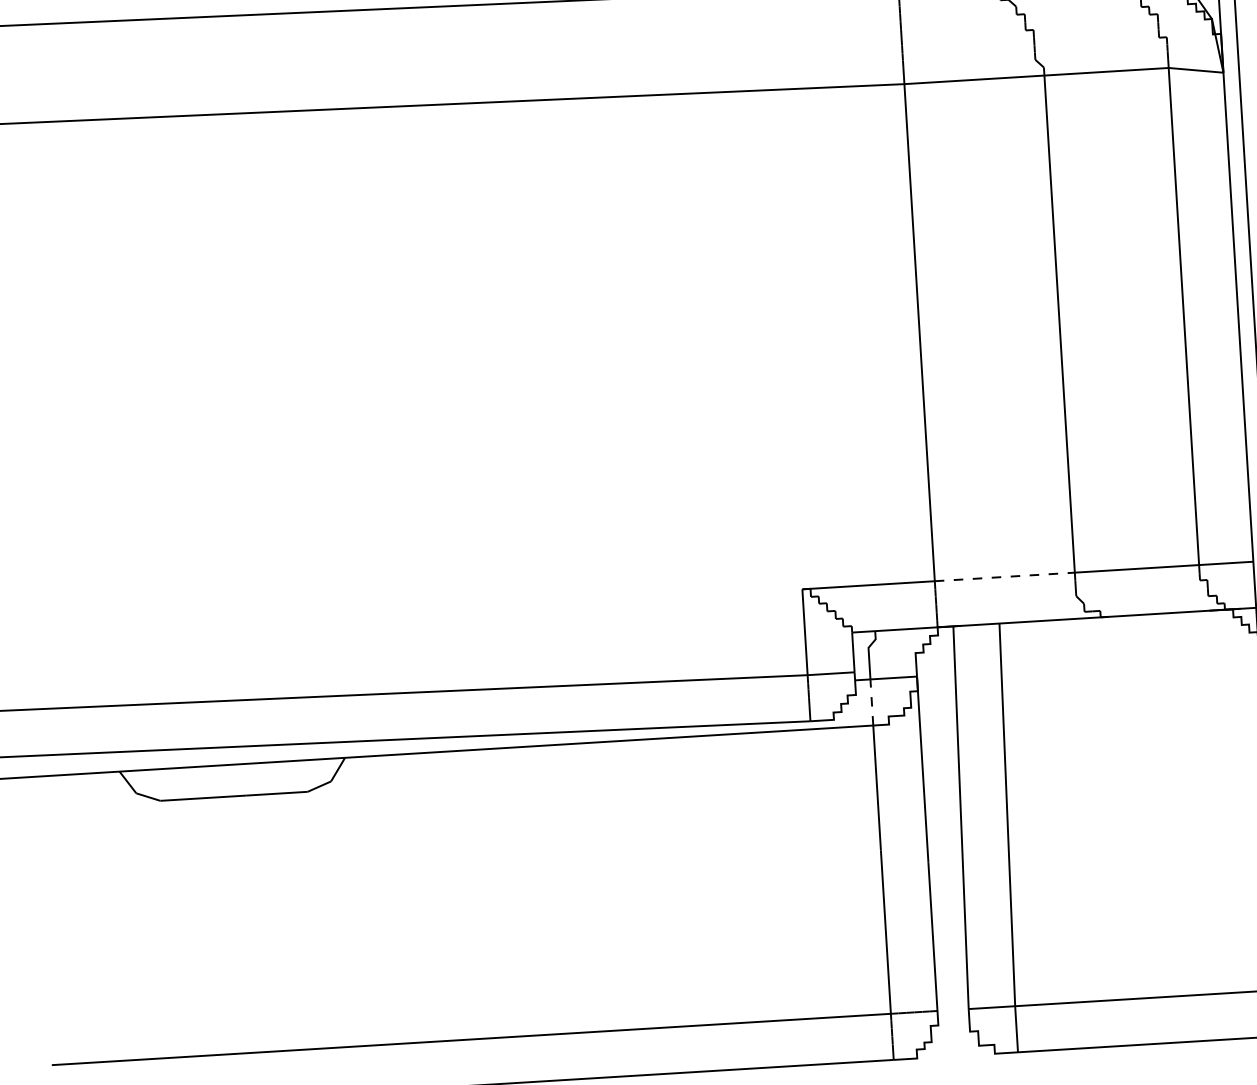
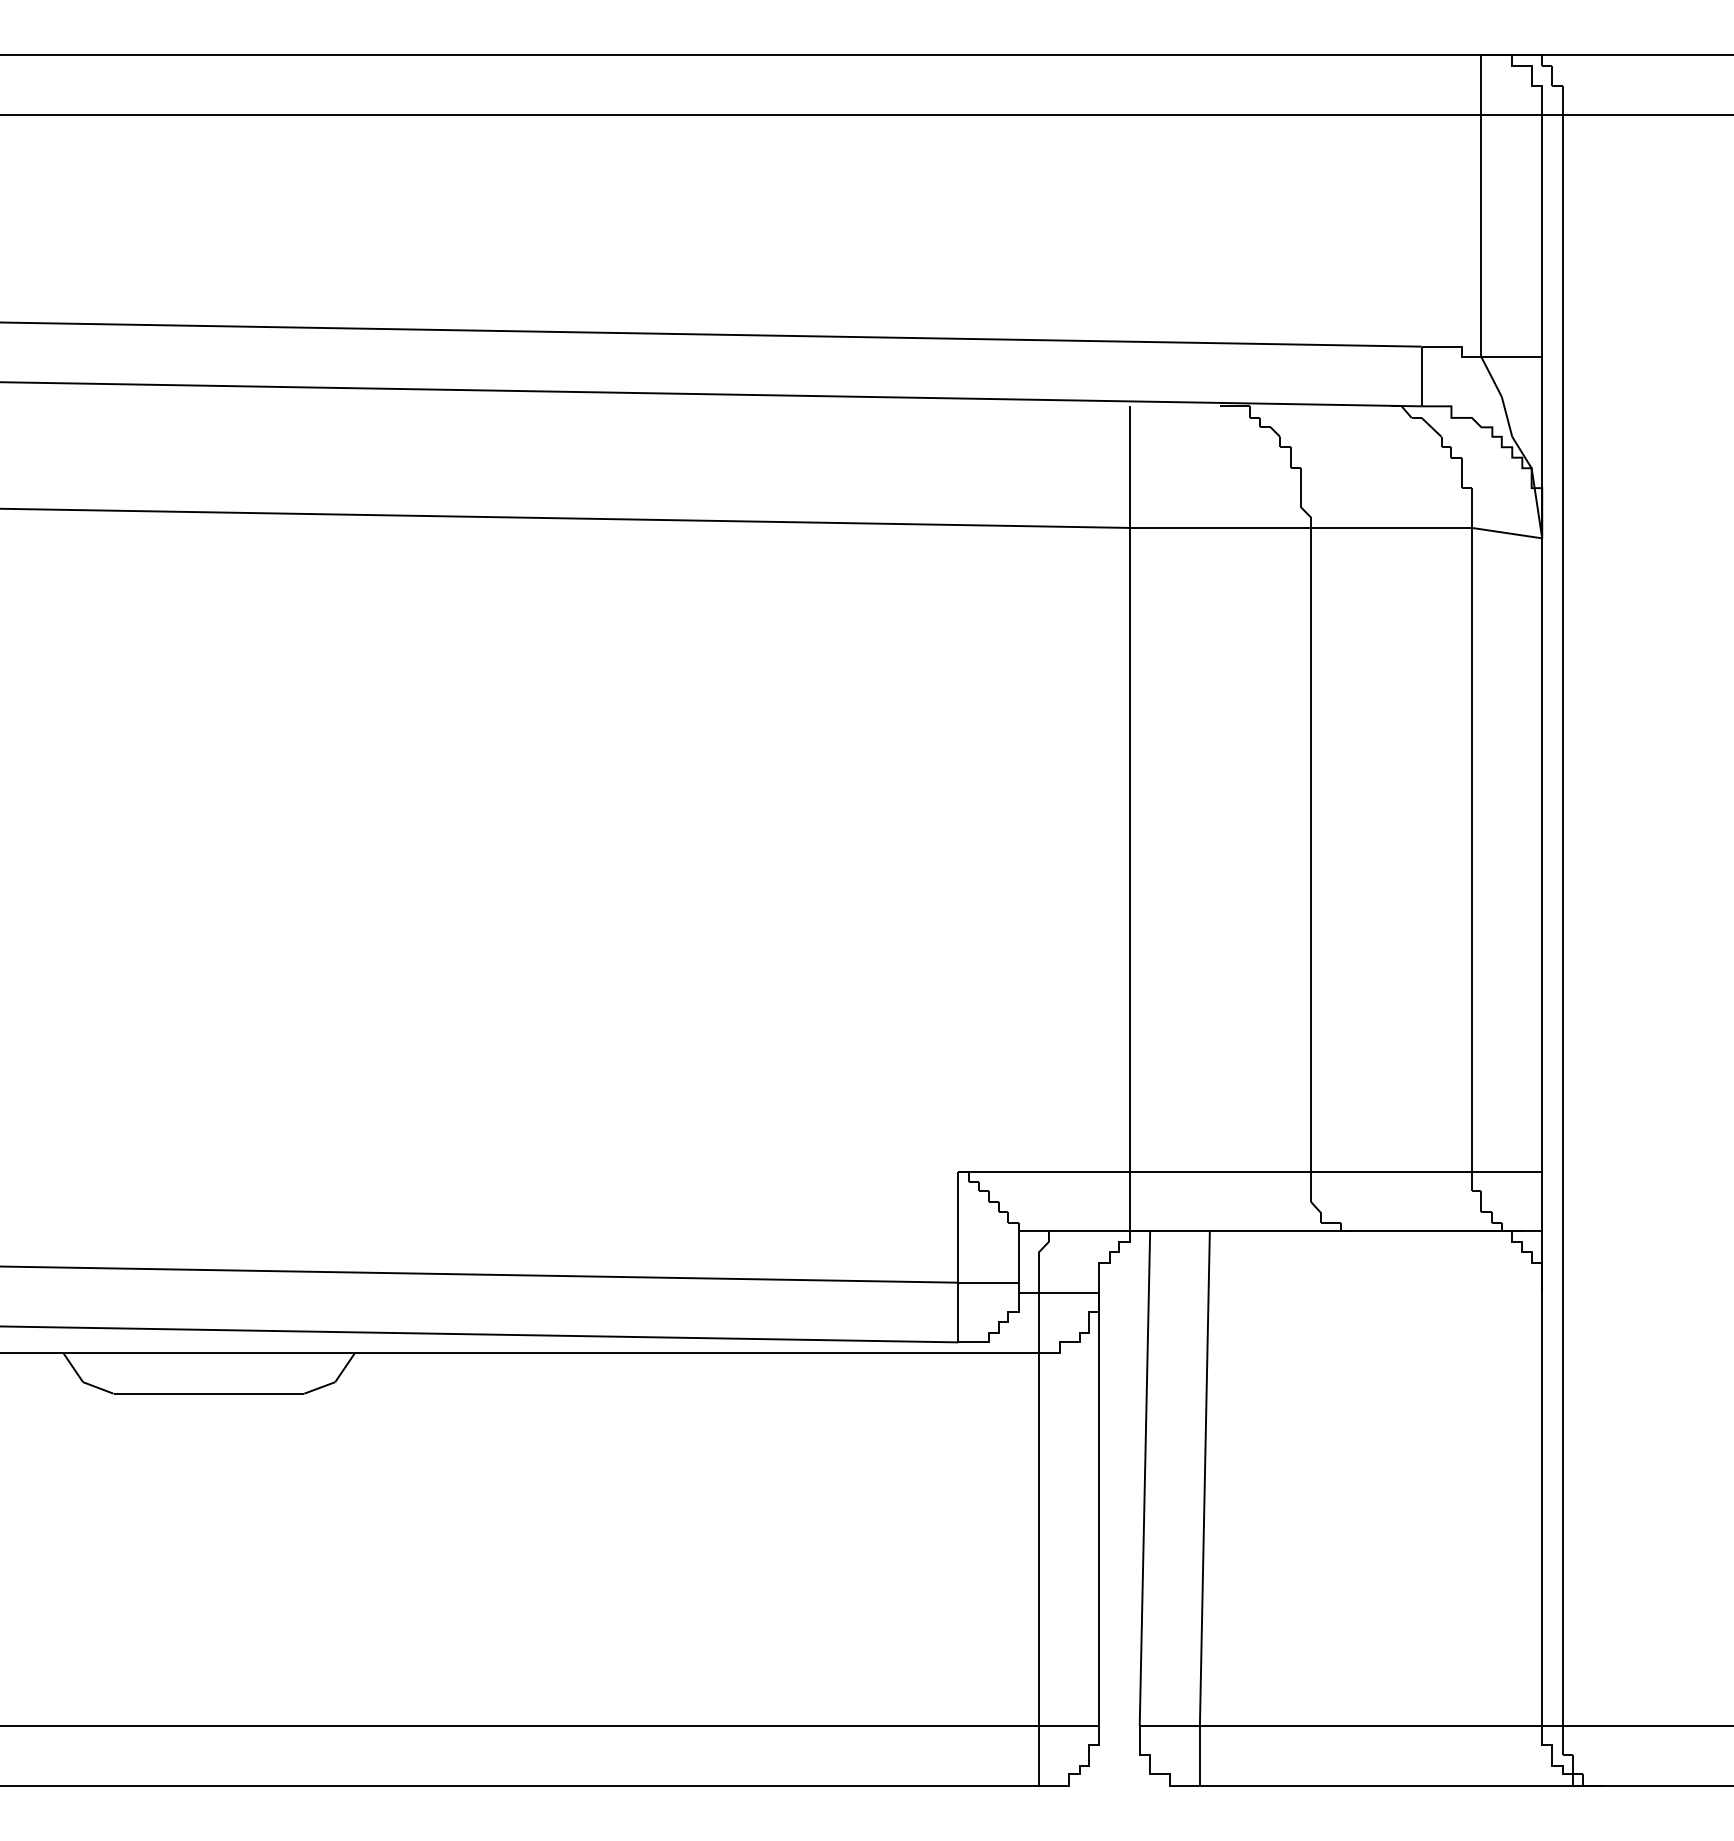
line: (1004, 576) -> (1220, 1171), dashed -> solid
line: (872, 702) -> (1039, 1322), dashed -> solid

